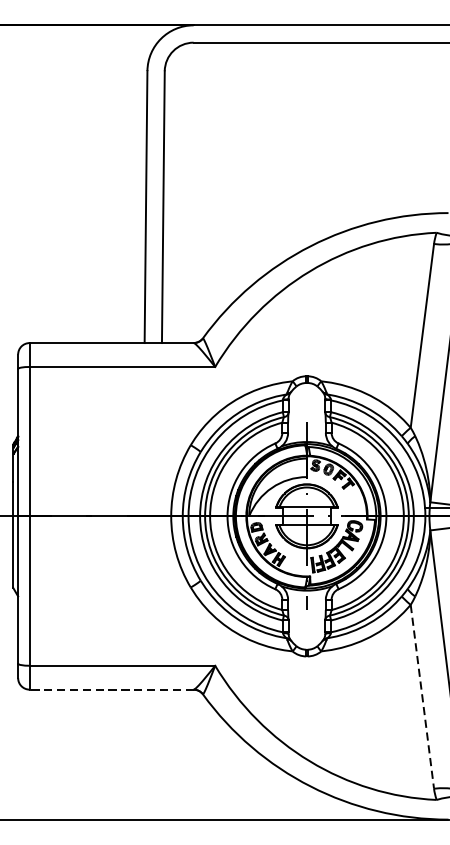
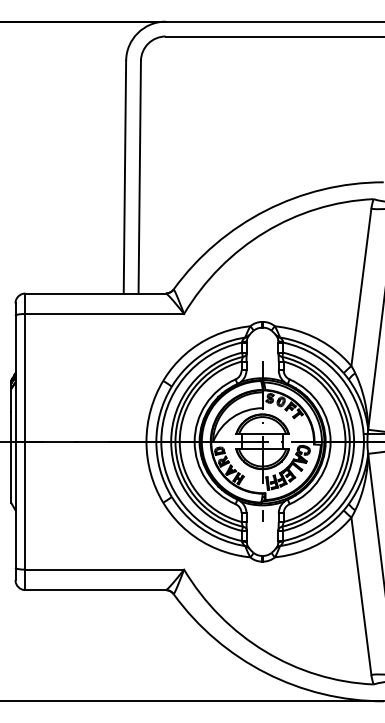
line: (111, 690) -> (95, 590), dashed -> solid
line: (422, 697) -> (361, 596), dashed -> solid

